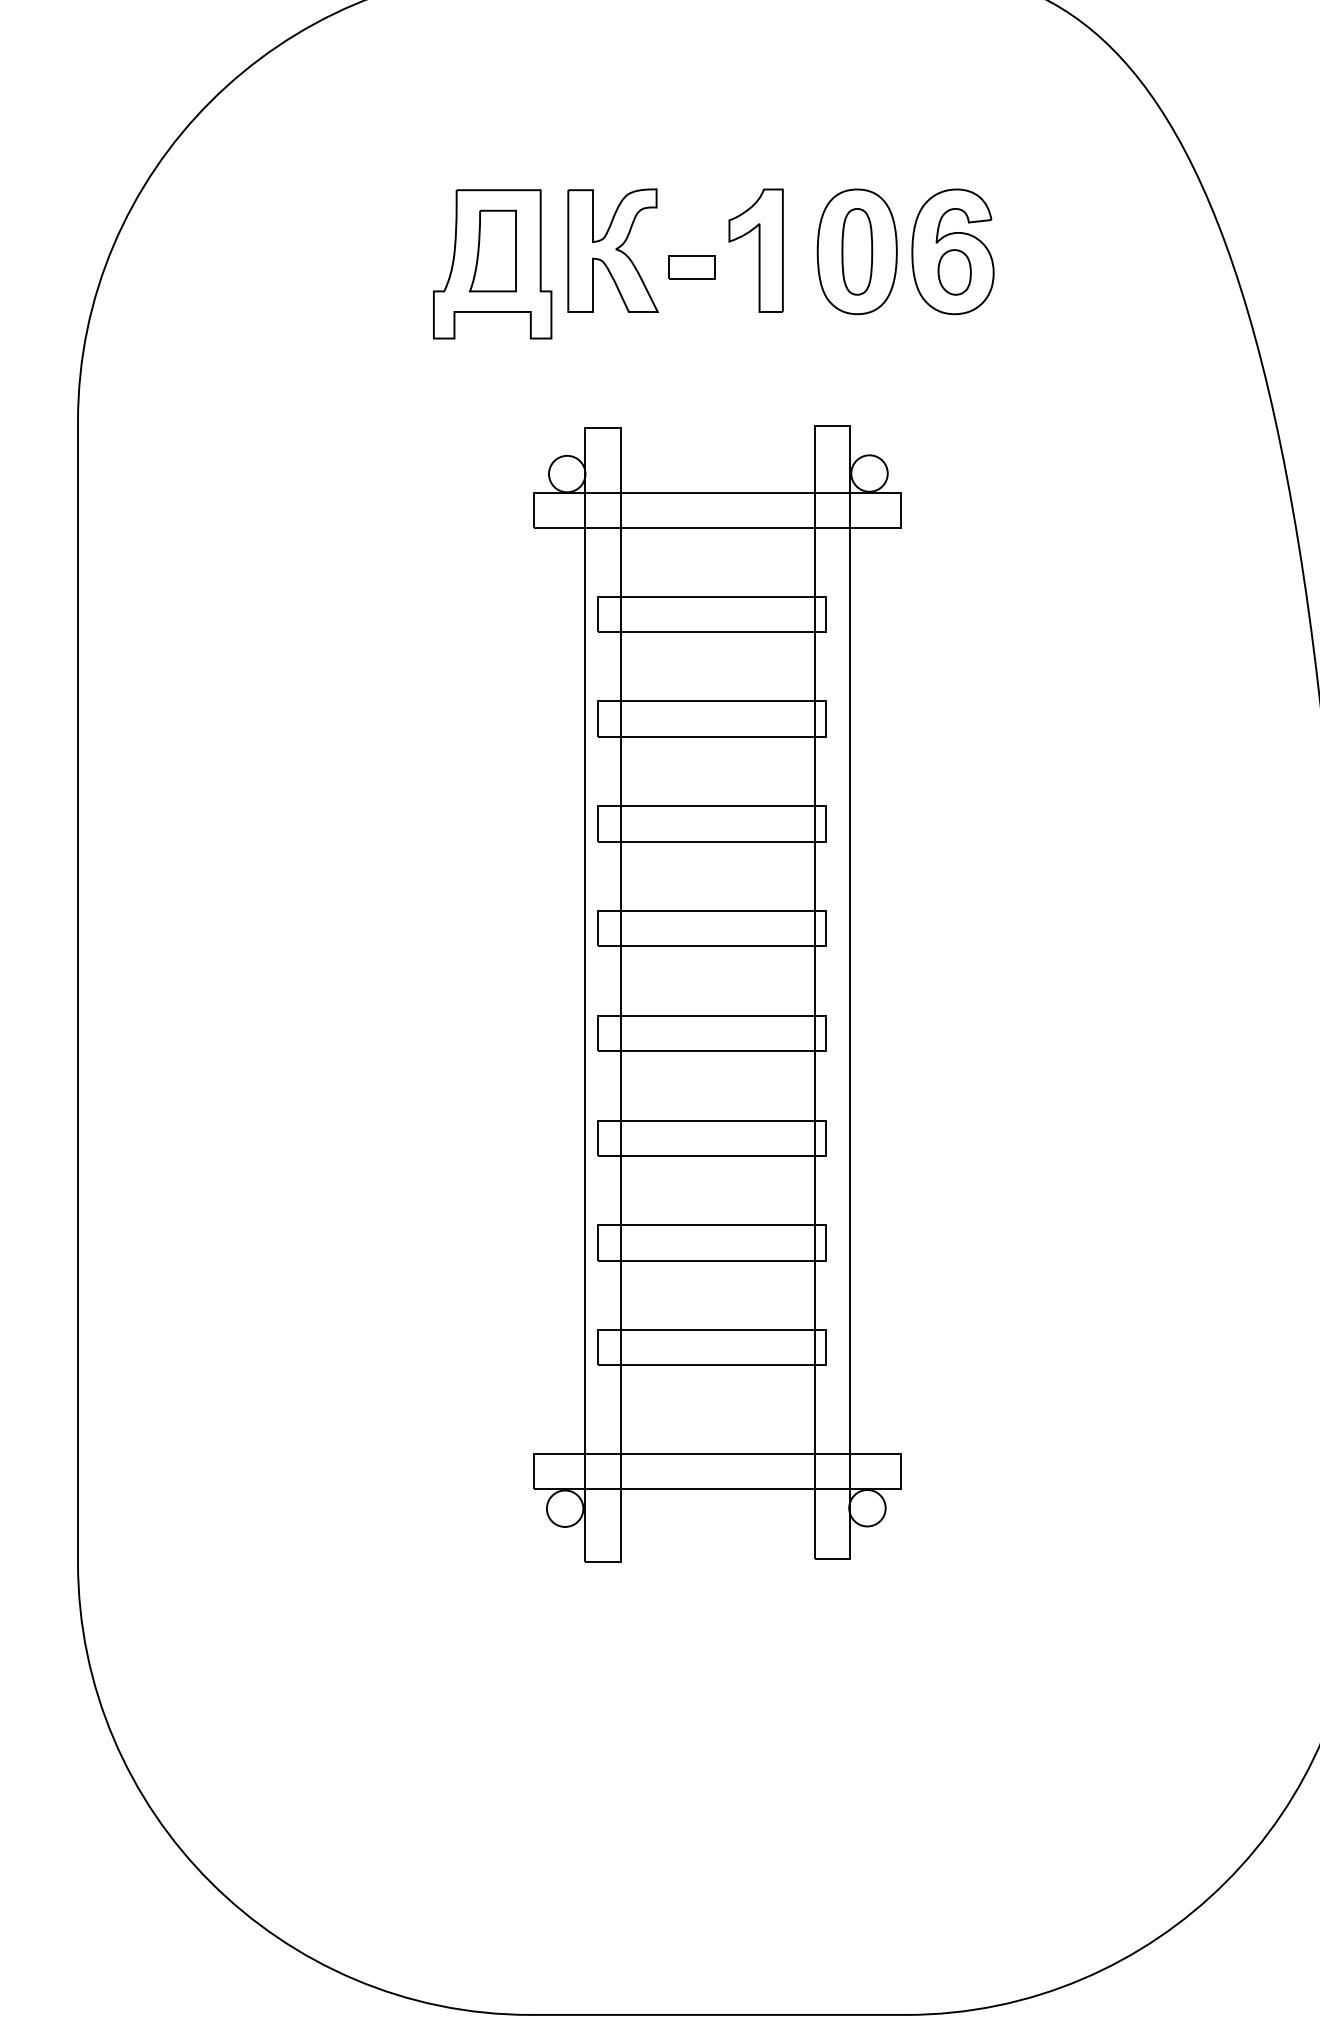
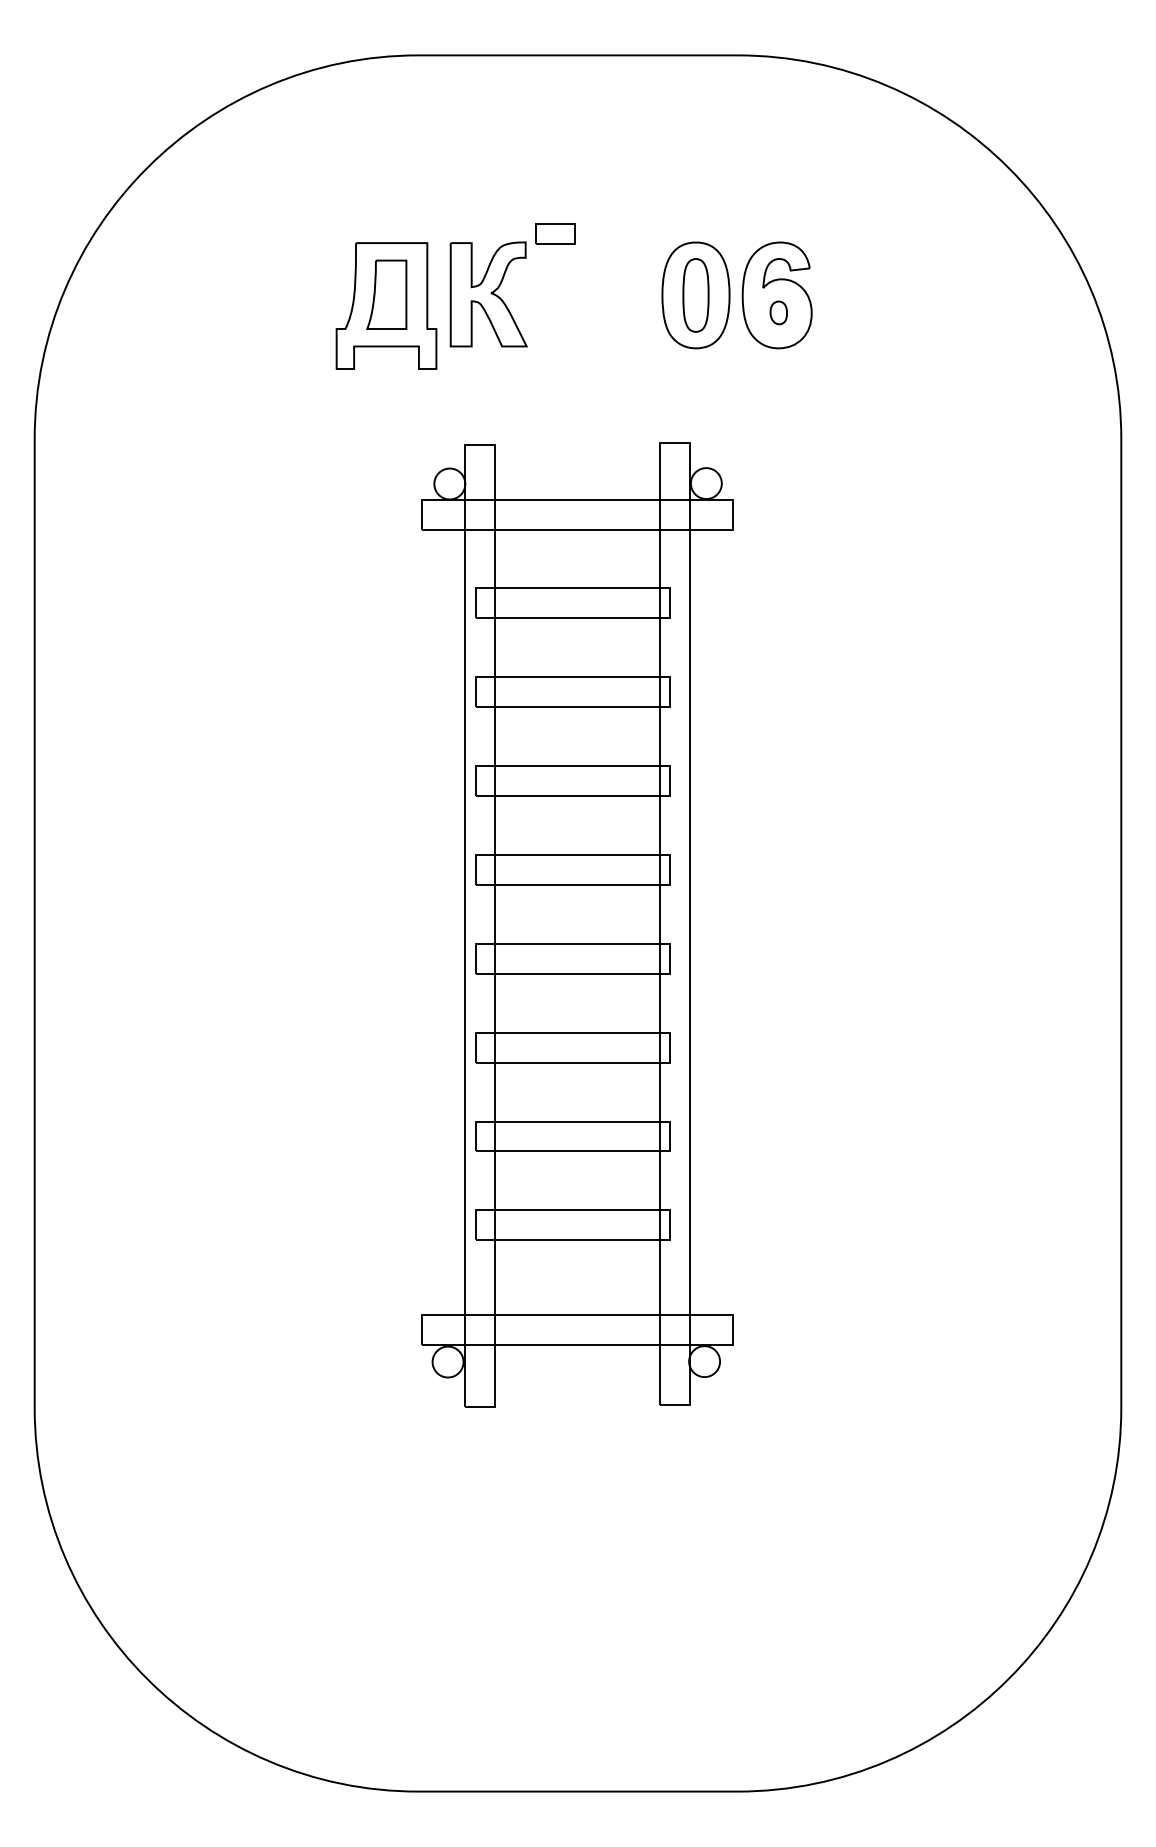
part: (755, 250) -> (609, 294), removed
part: (691, 267) -> (555, 233), moved
part: (954, 271) -> (778, 312), size x0.6

